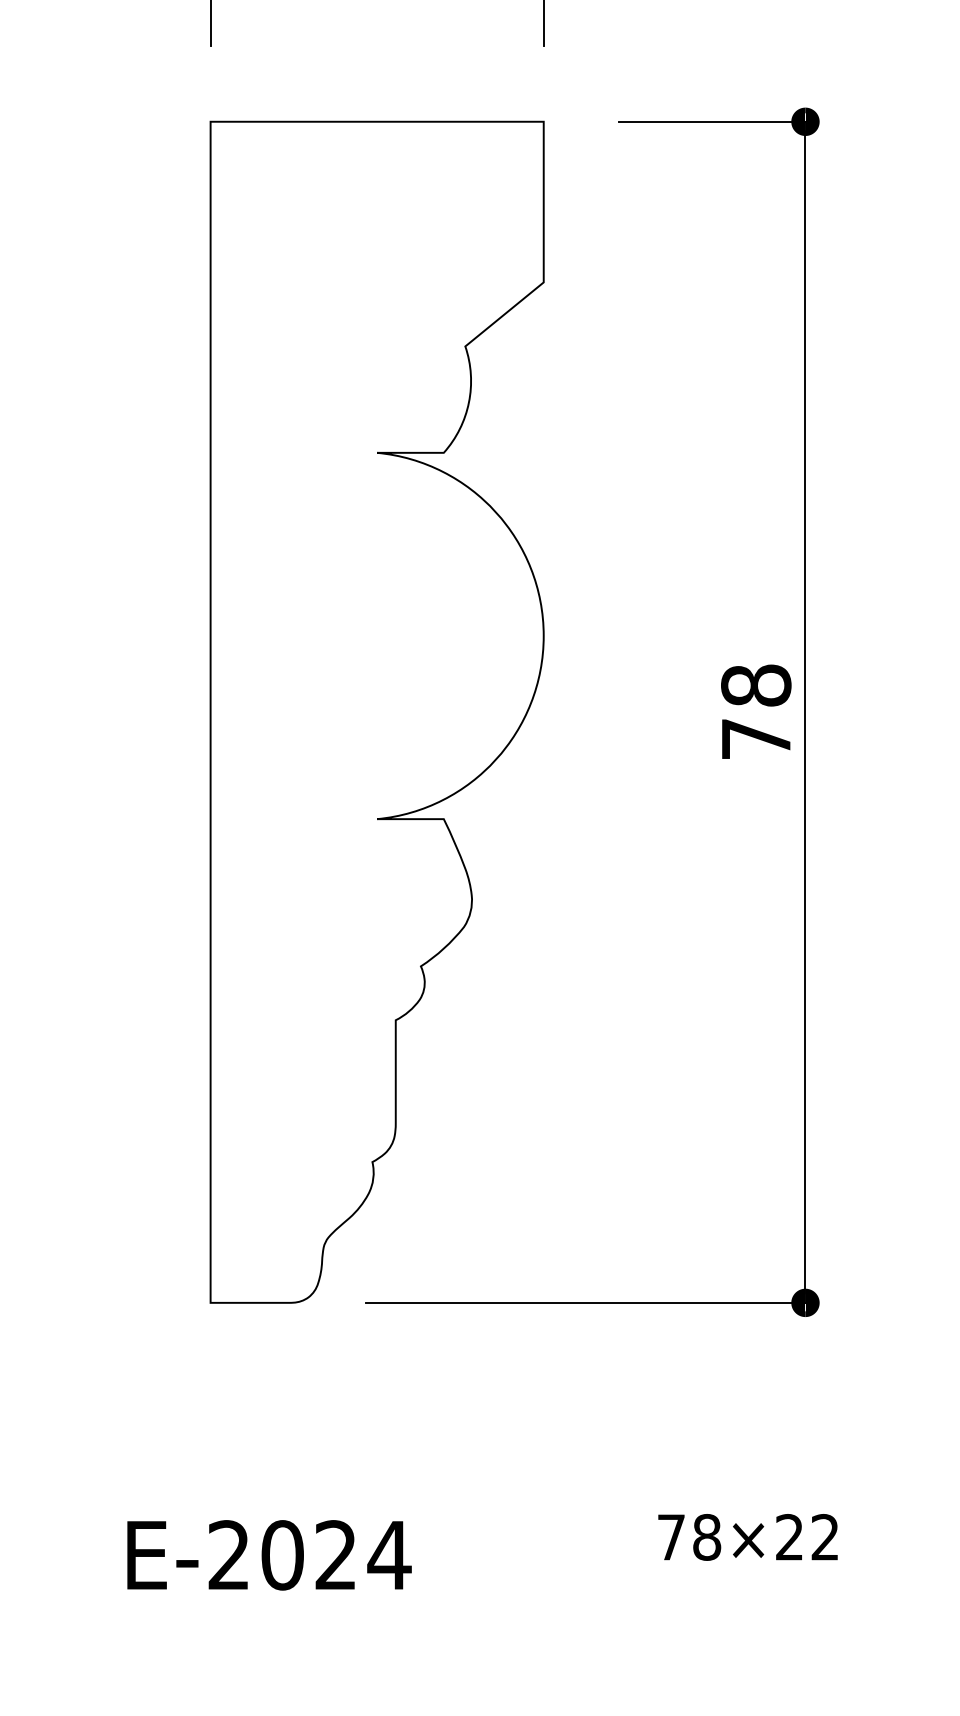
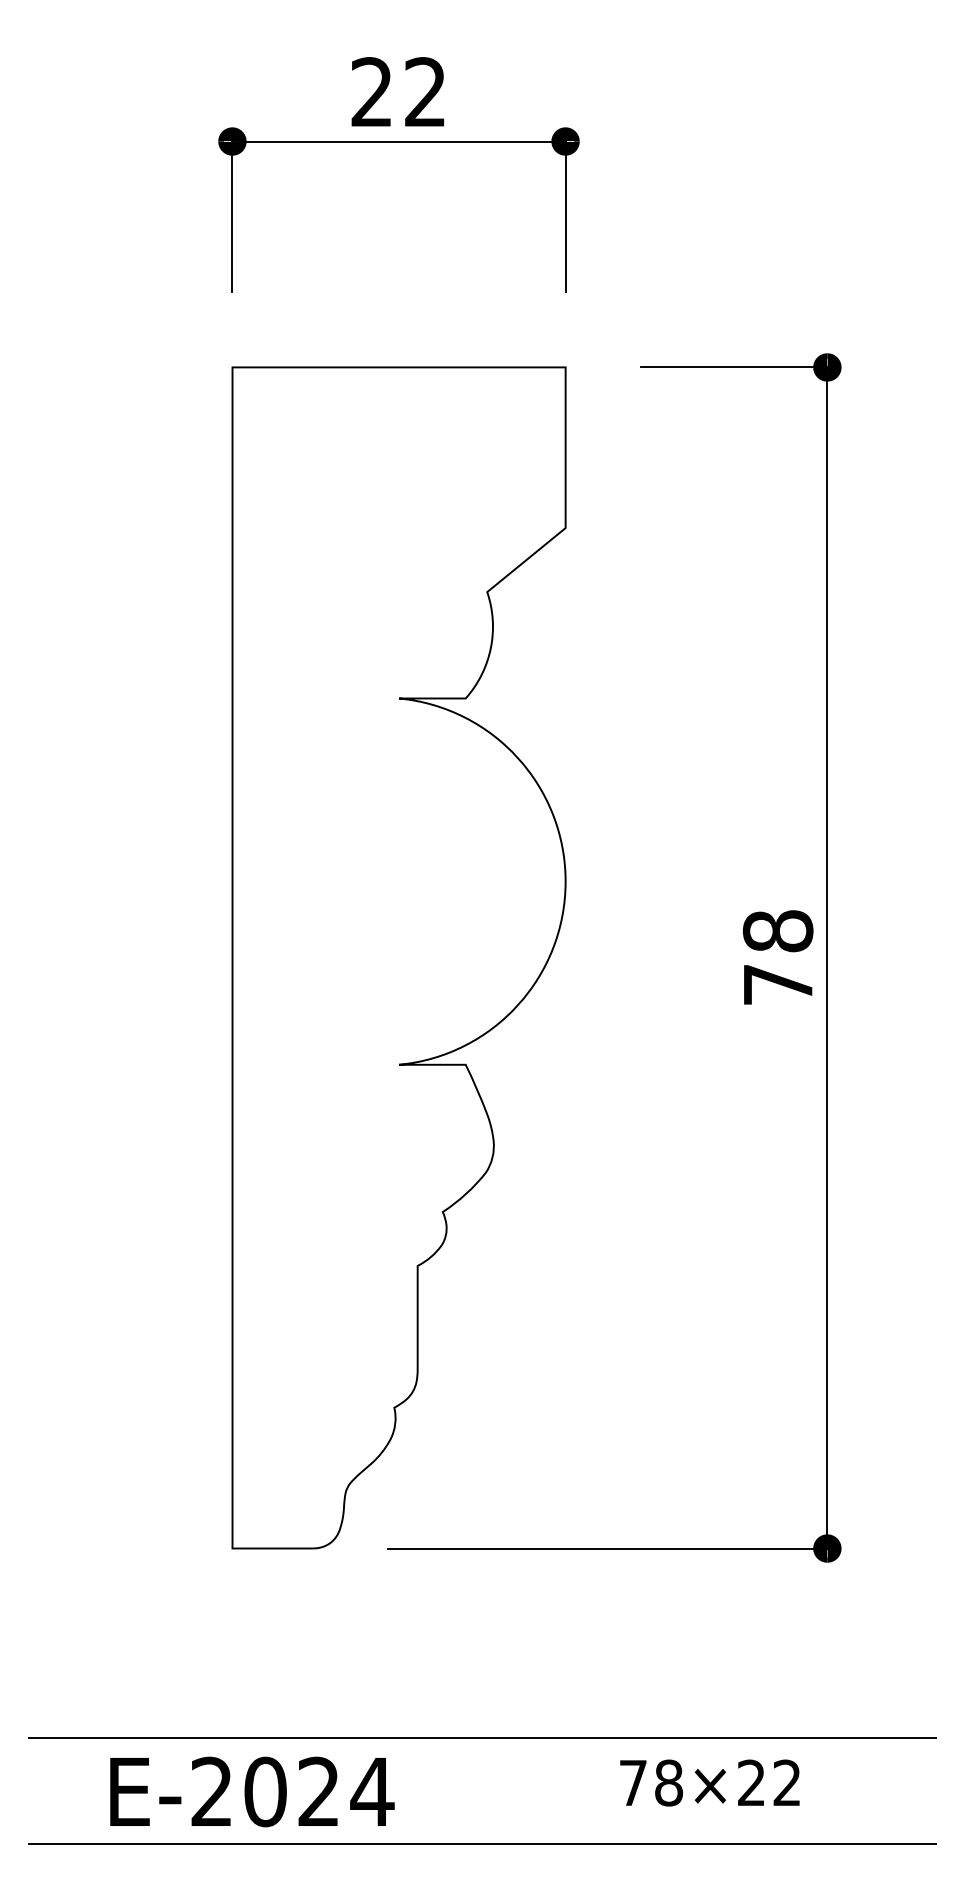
line: (460, 1491) -> (482, 1737), added
text: (747, 1536) -> (709, 1782), moved
text: (269, 1554) -> (252, 1791), moved
line: (460, 1597) -> (482, 1843), added

